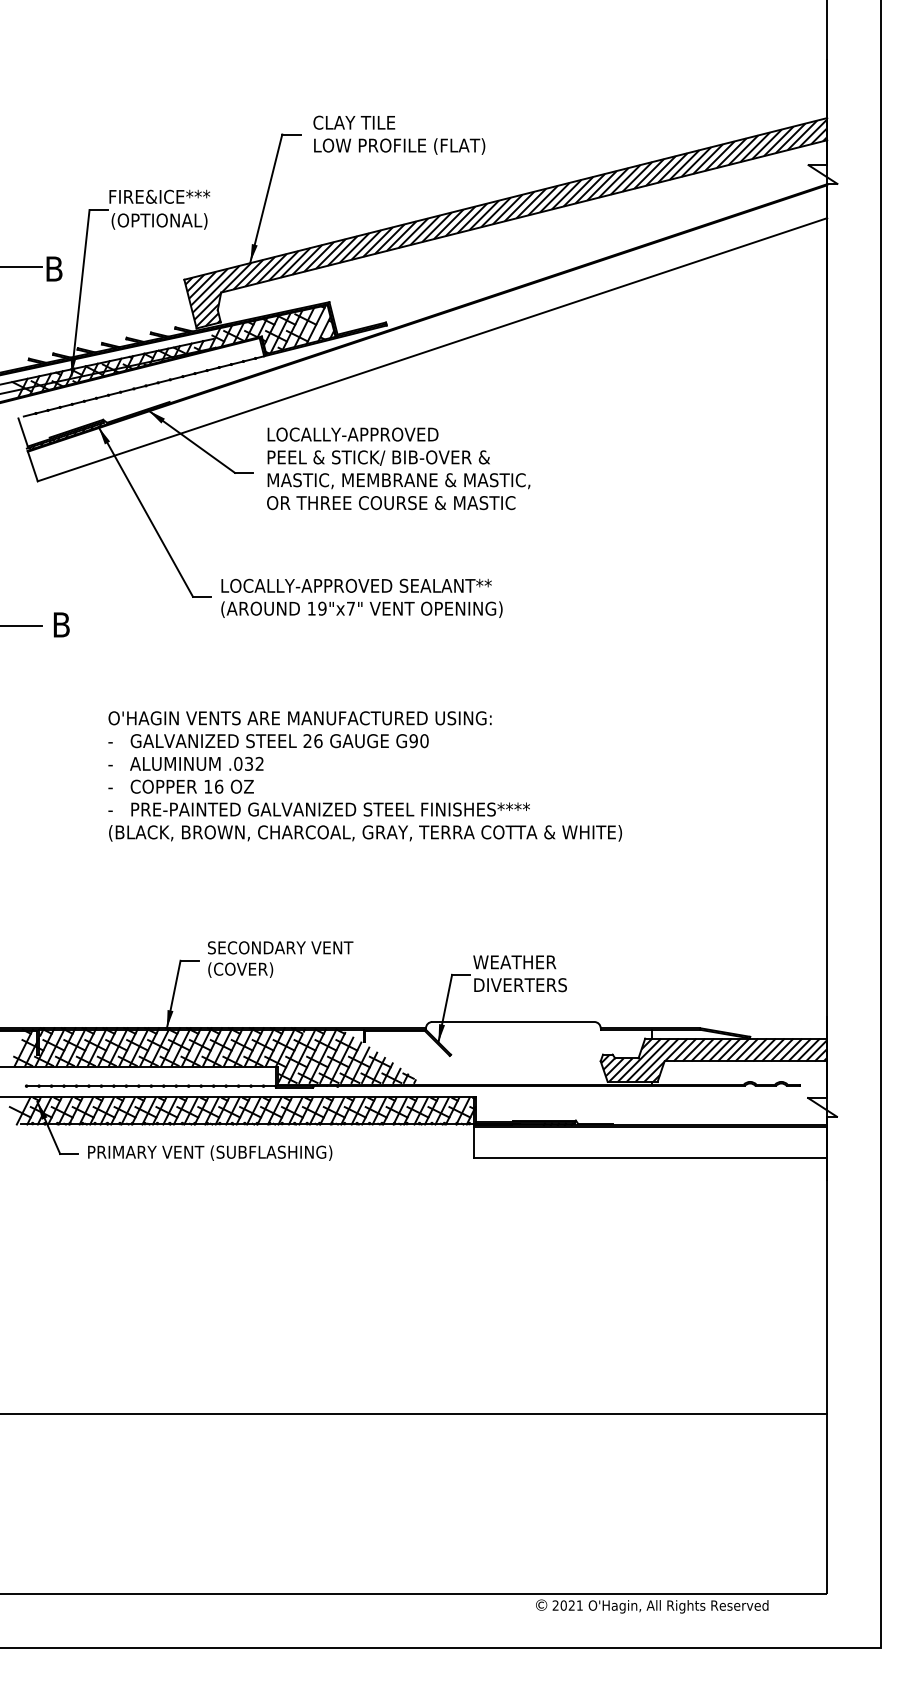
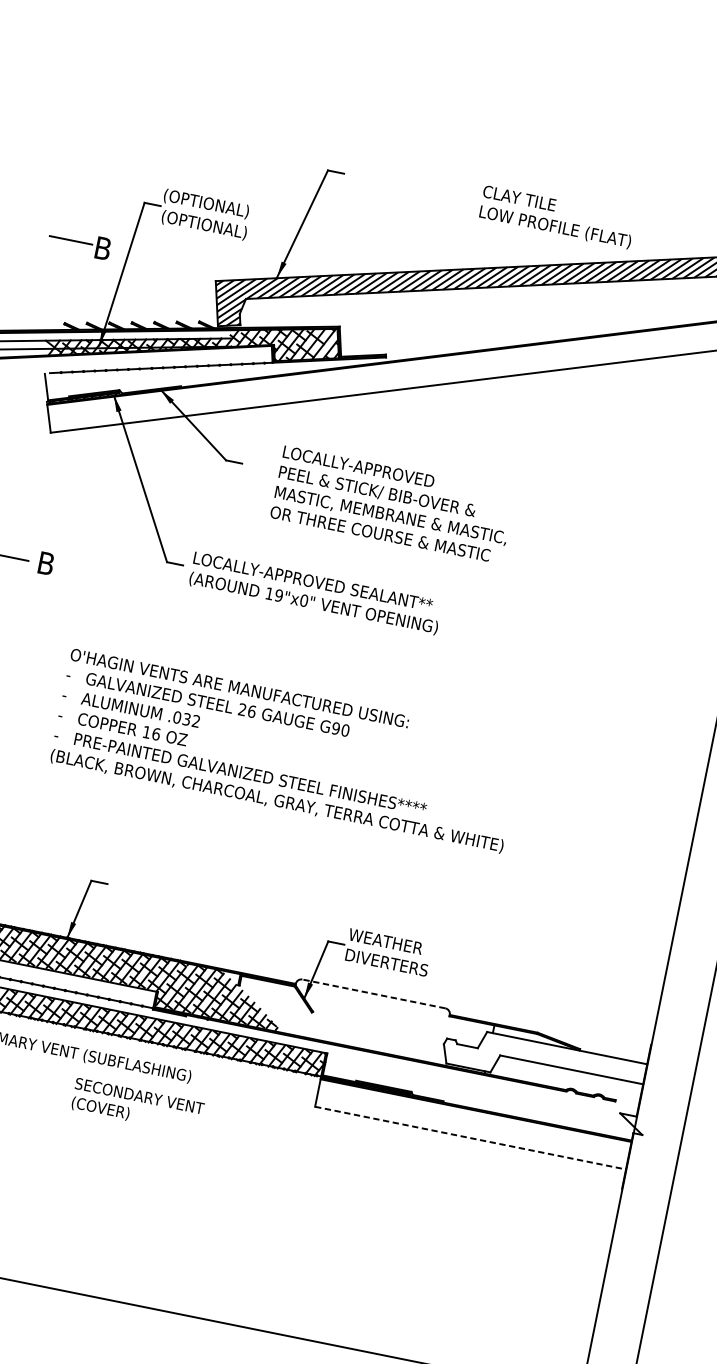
text: (399, 134) -> (557, 216), moved
text: (159, 197) -> (208, 204), FIRE&ICE*** -> (OPTIONAL)
text: (398, 468) -> (392, 504), moved
text: (350, 608) -> (303, 600), 19"x7" -> 19"x0"
text: (280, 959) -> (137, 1106), moved
line: (512, 1022) -> (373, 994), solid -> dashed
hatch: (713, 1059) -> (543, 1062), removed
line: (650, 1157) -> (470, 1137), solid -> dashed

